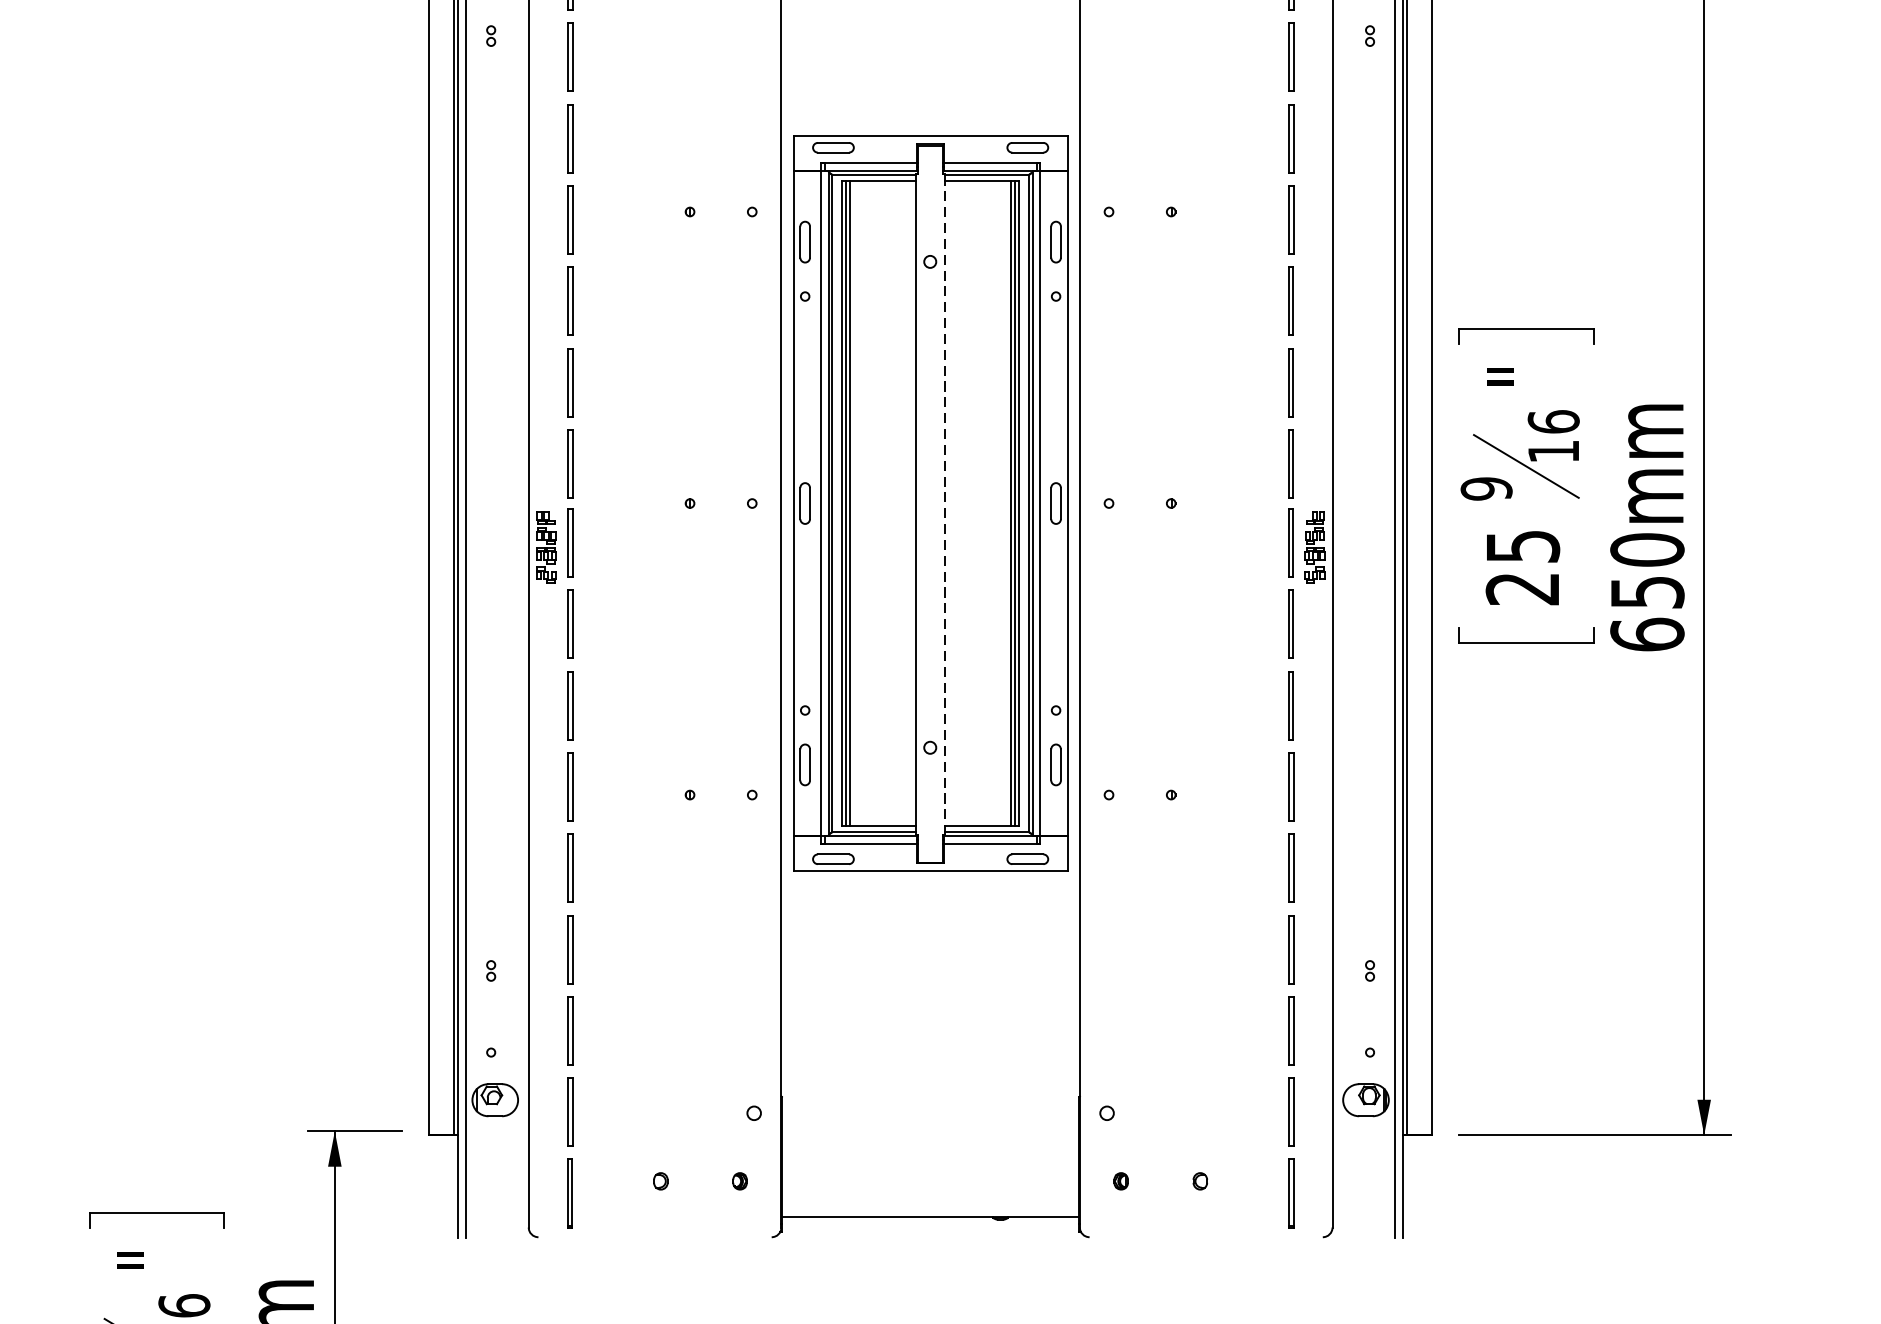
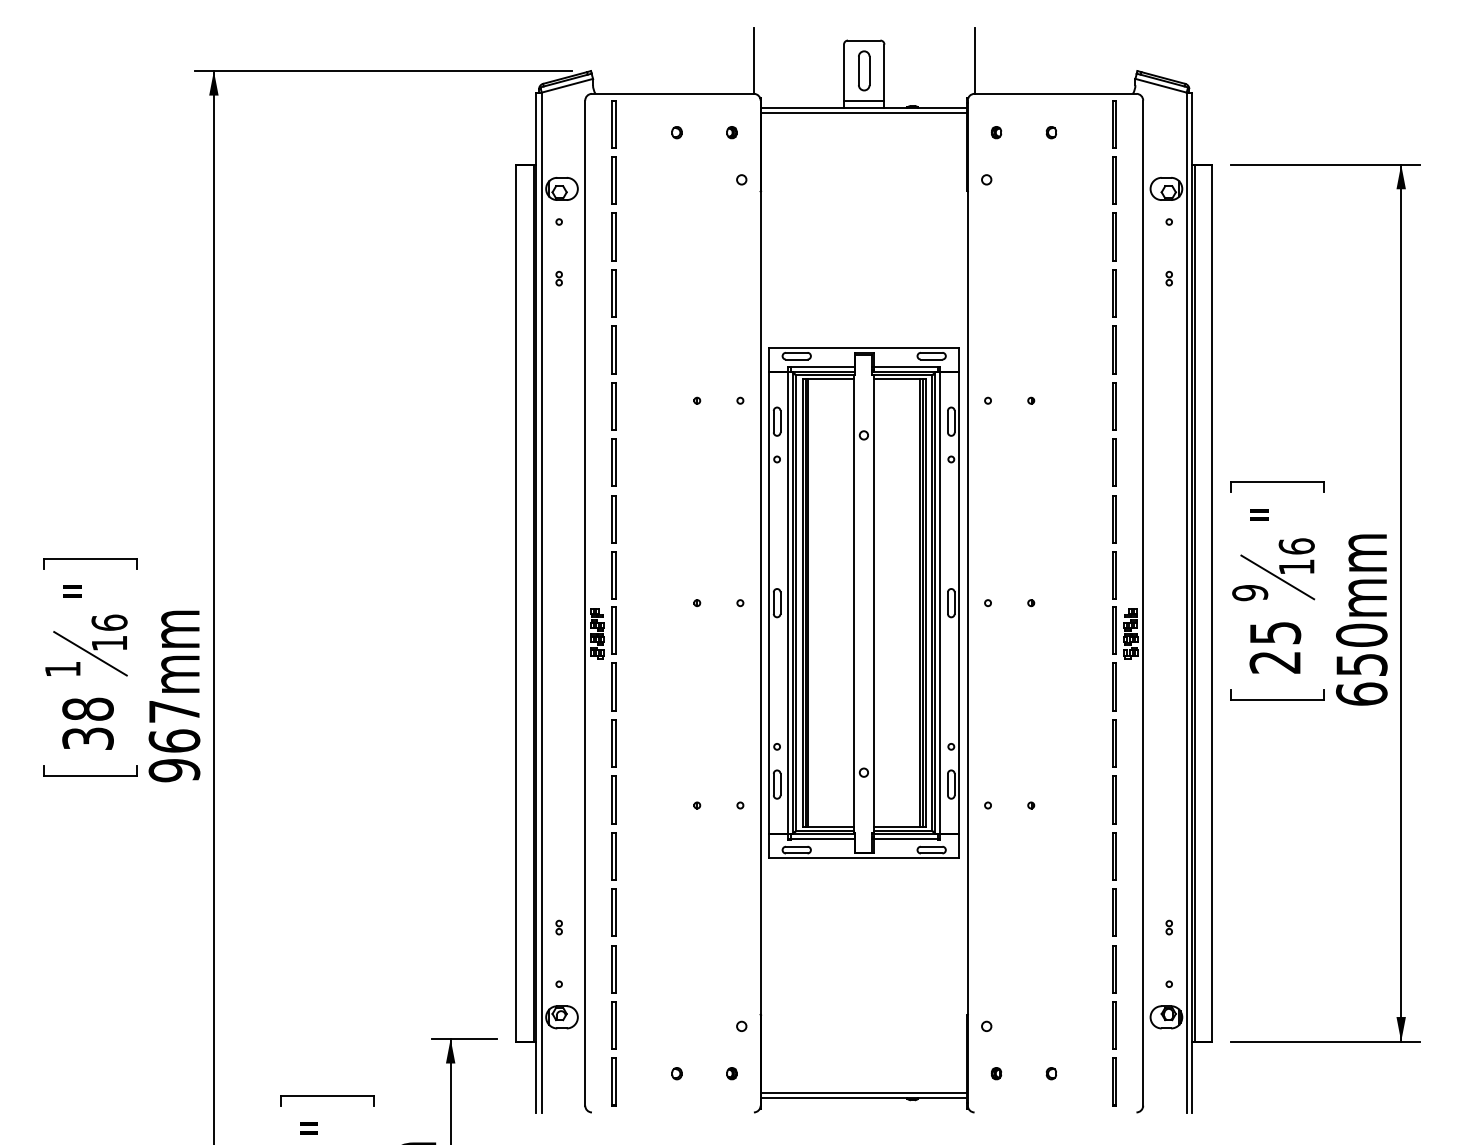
line: (945, 504) -> (874, 603), dashed -> solid
line: (931, 1208) -> (864, 1092), added

